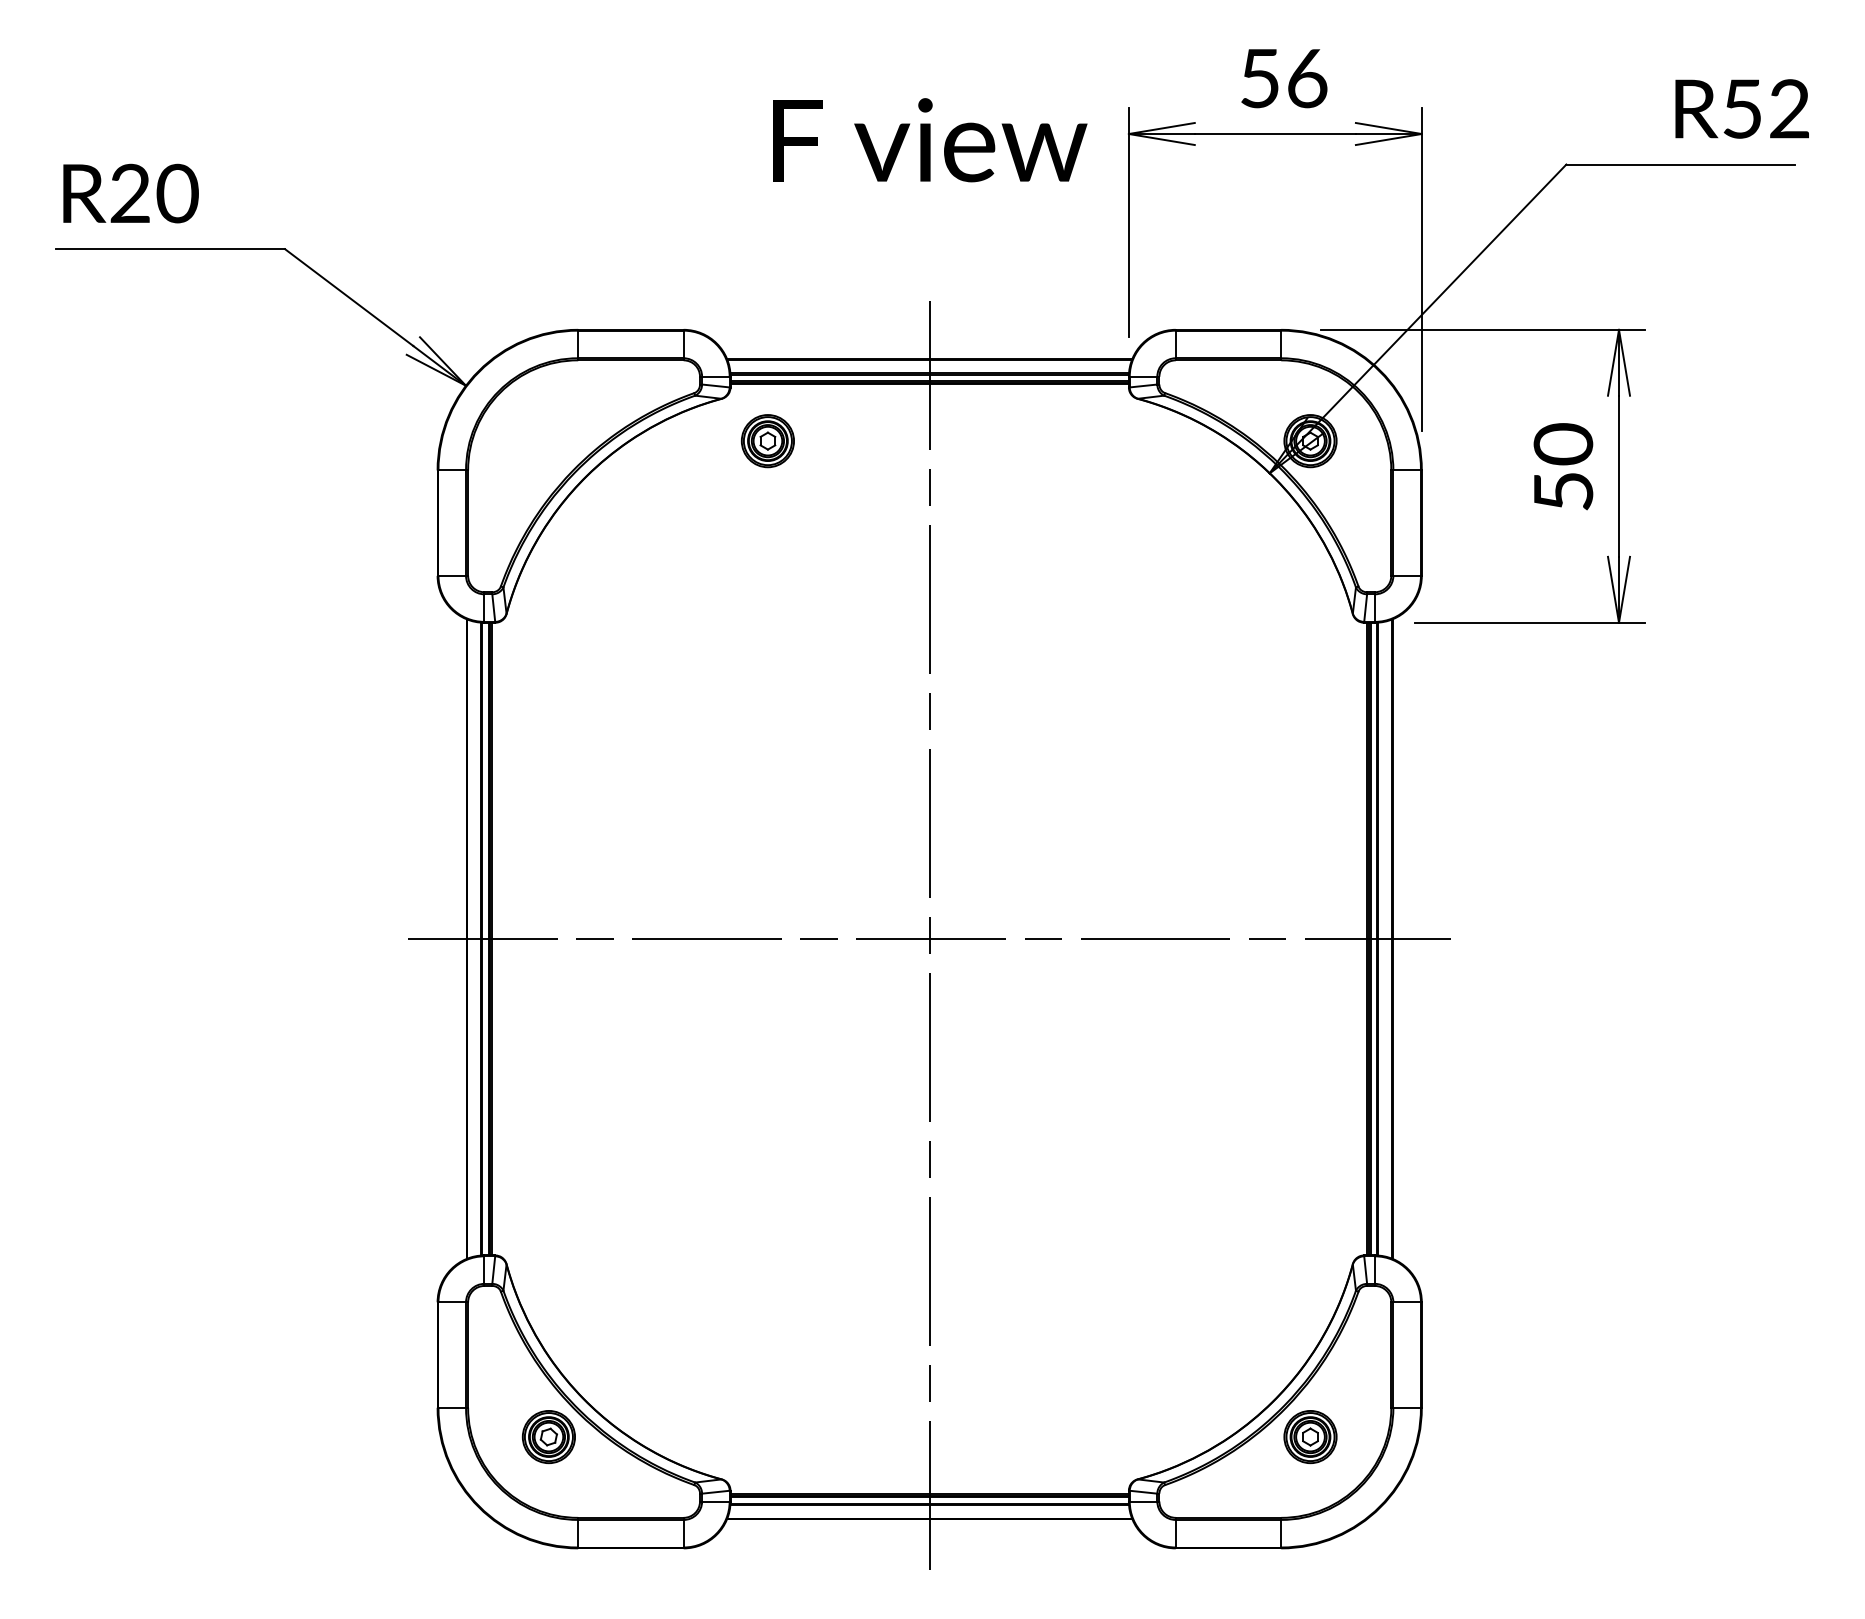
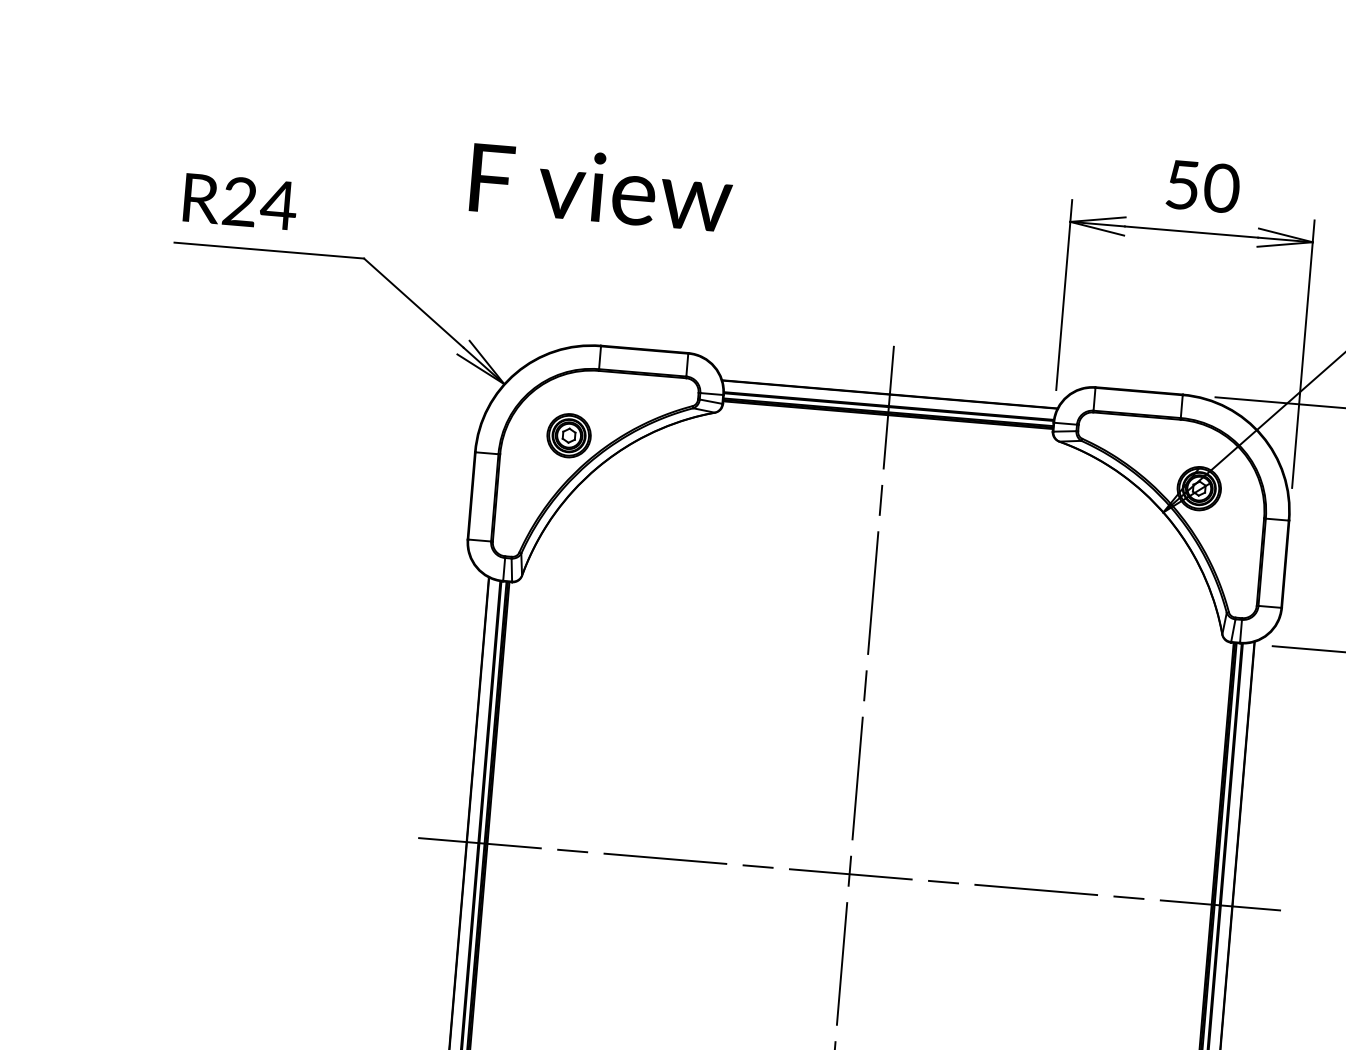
text: (1307, 77) -> (1222, 187), 56 -> 50
text: (930, 140) -> (602, 187), moved
text: (177, 193) -> (278, 205), R20 -> R24
part: (767, 441) -> (568, 436), moved

